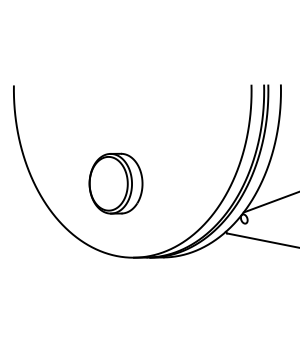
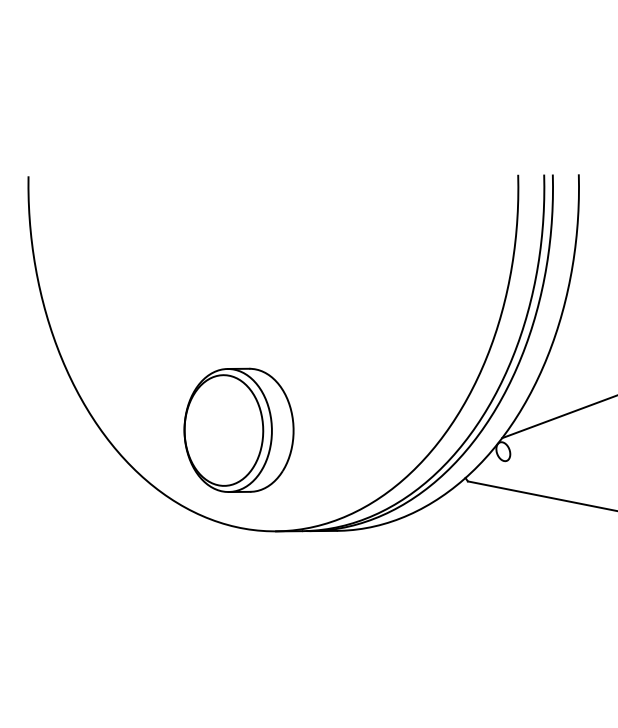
part: (115, 183) -> (237, 429), moved

